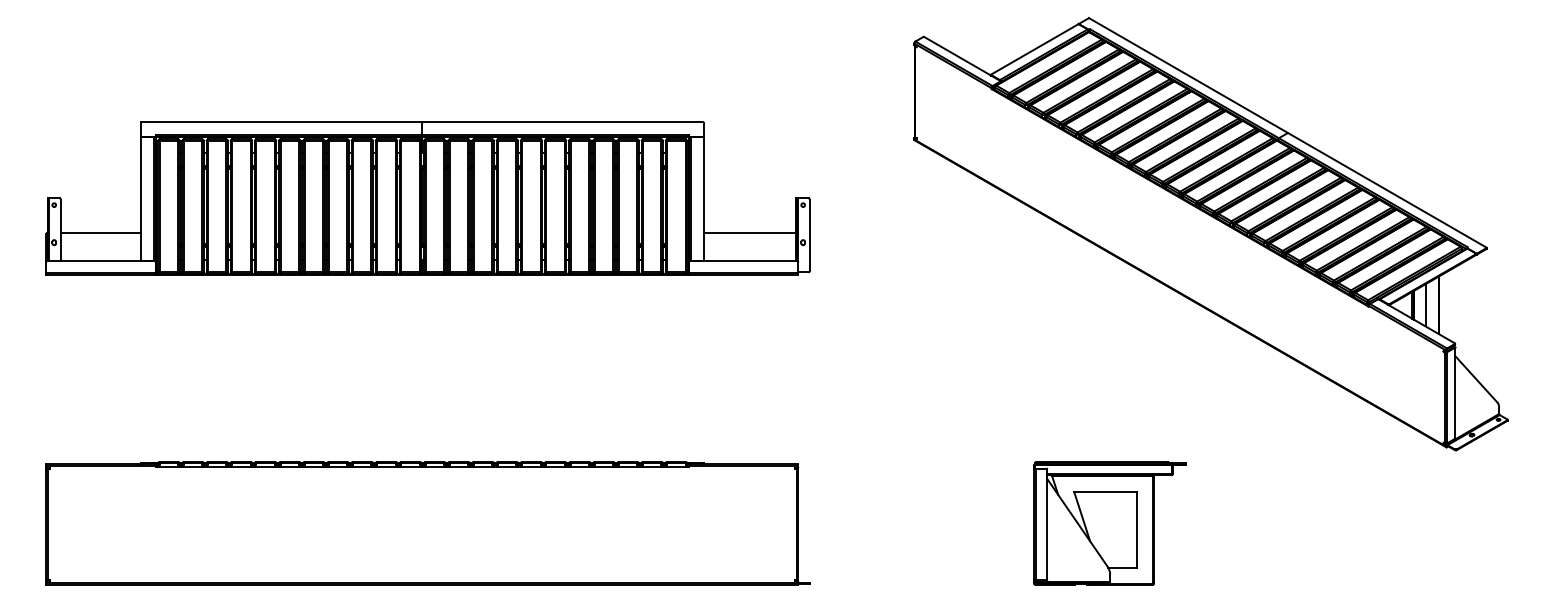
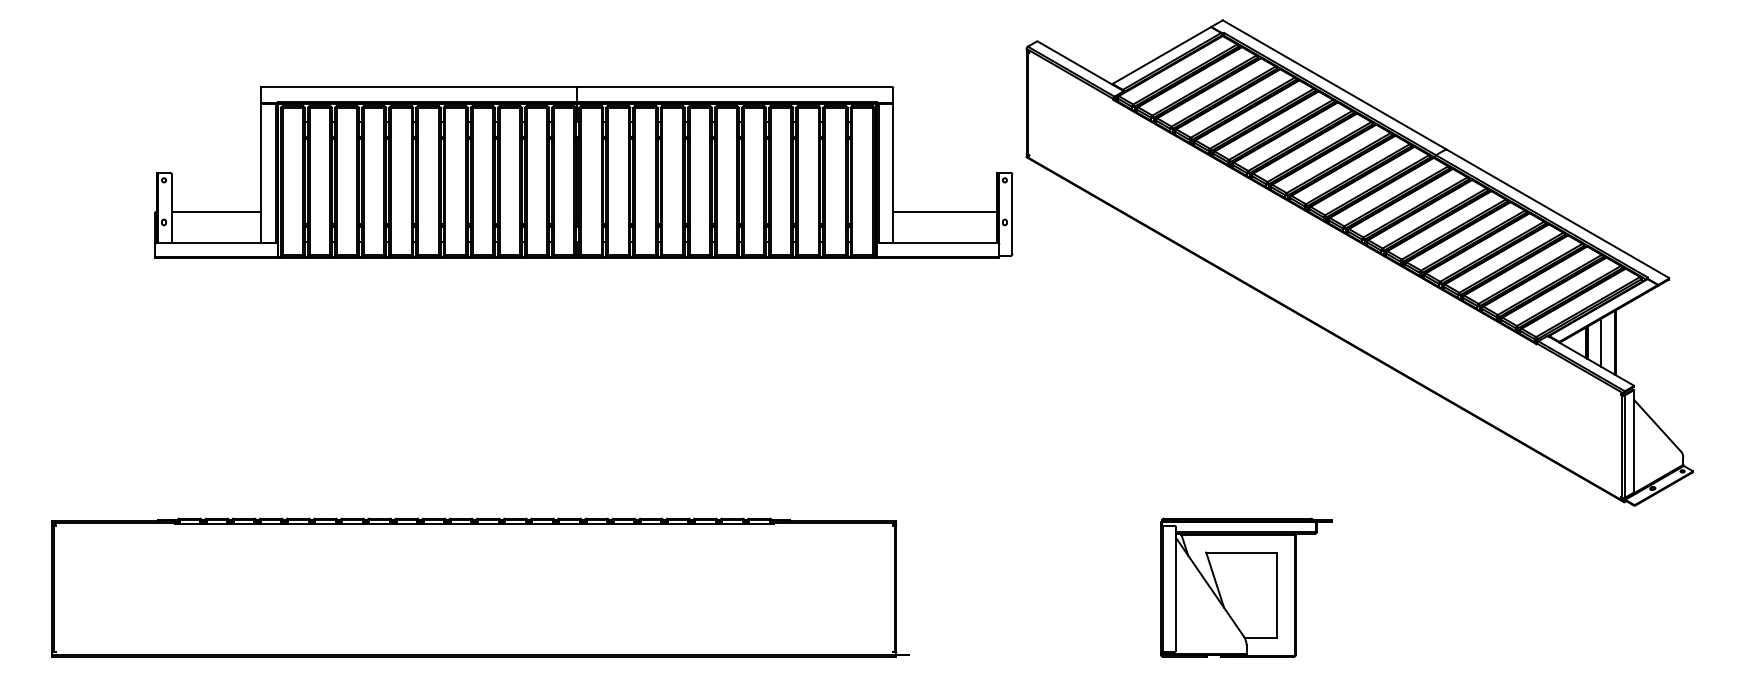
part: (427, 198) -> (583, 172), moved

